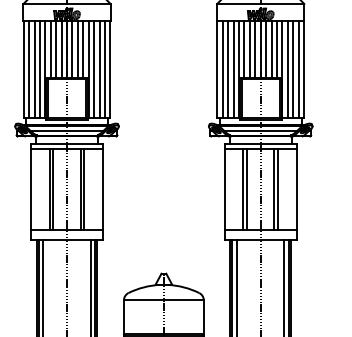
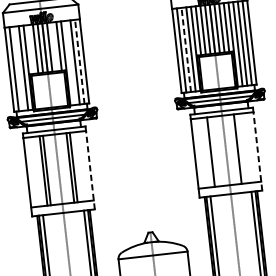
line: (50, 49) -> (30, 49), removed
line: (77, 49) -> (54, 47), removed
line: (34, 69) -> (18, 68), removed
line: (94, 69) -> (70, 62), removed
line: (105, 69) -> (80, 61), solid -> dashed
line: (228, 69) -> (186, 49), solid -> dashed
line: (247, 189) -> (214, 151), removed
line: (278, 189) -> (241, 148), removed
line: (103, 194) -> (90, 169), solid -> dashed
line: (296, 194) -> (257, 151), solid -> dashed

